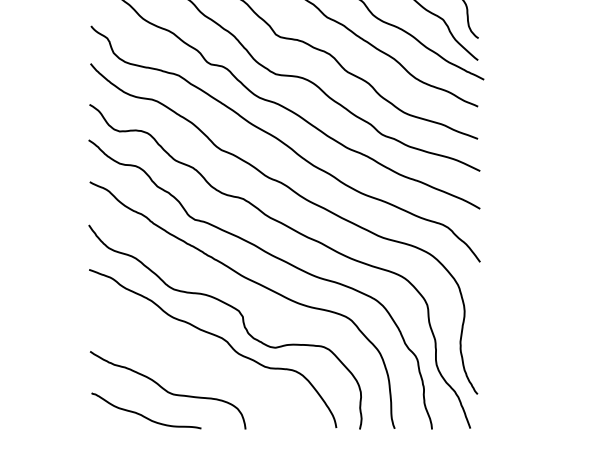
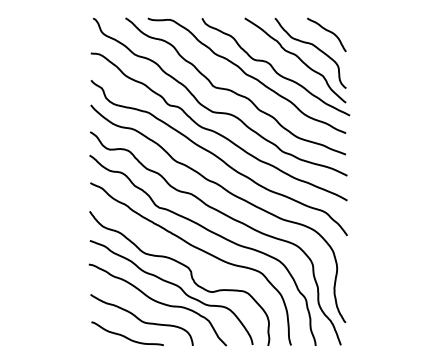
curve: (193, 365) -> (158, 303), added

